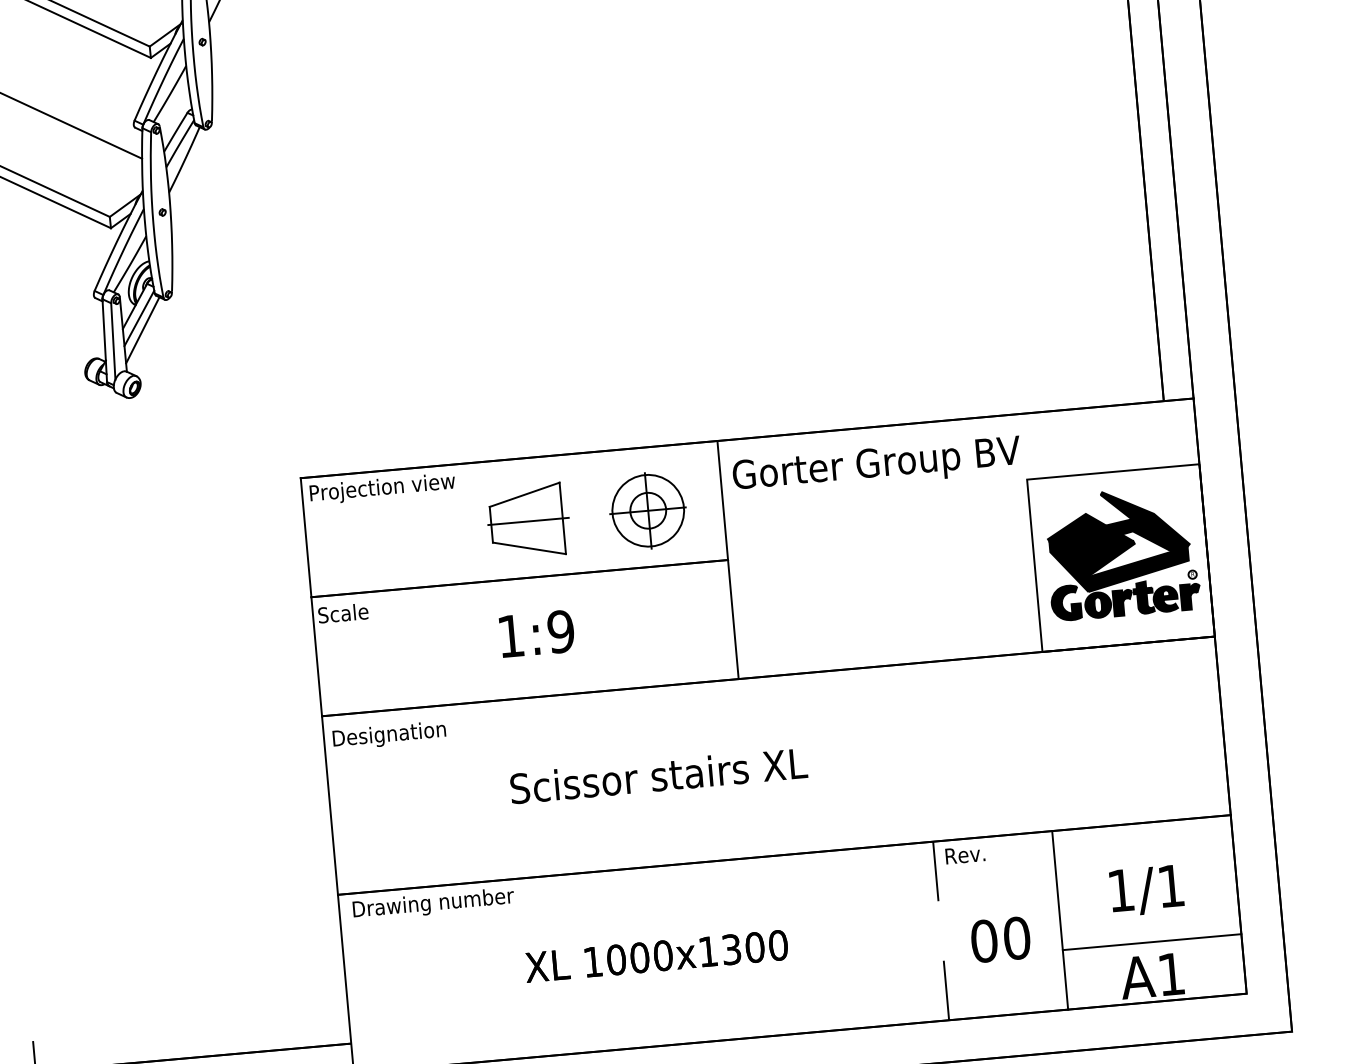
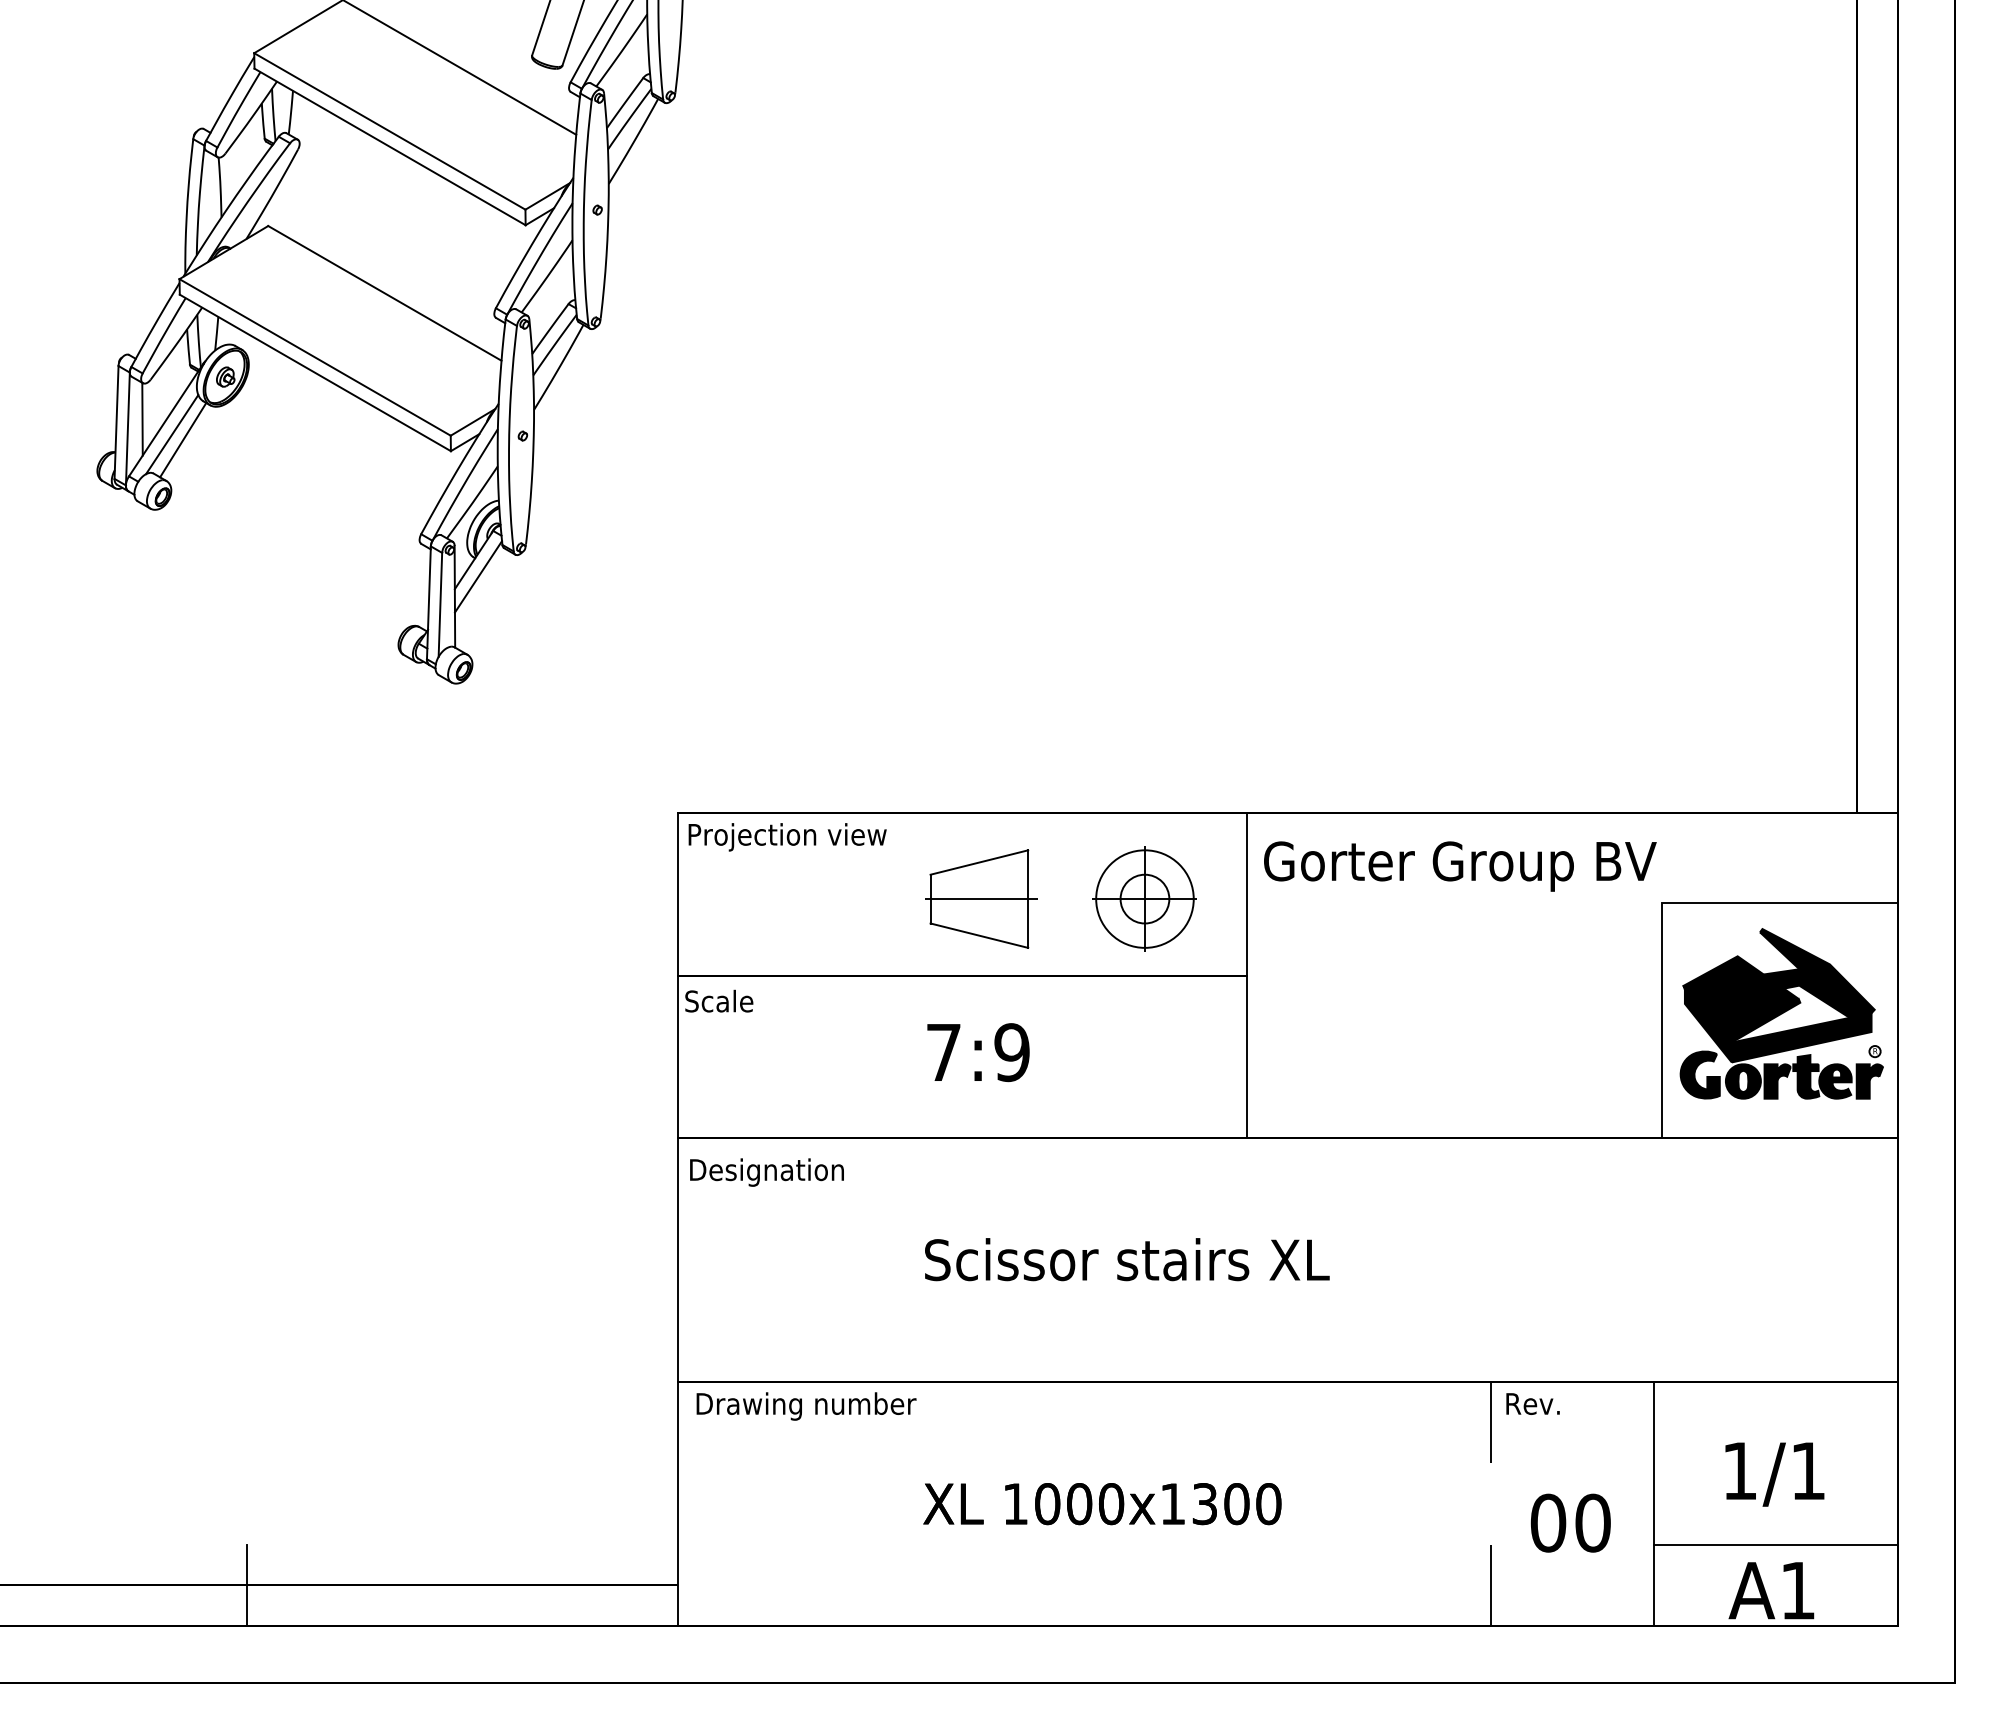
line: (142, 330) -> (481, 593), removed
text: (510, 636) -> (943, 1052), 1:9 -> 7:9

